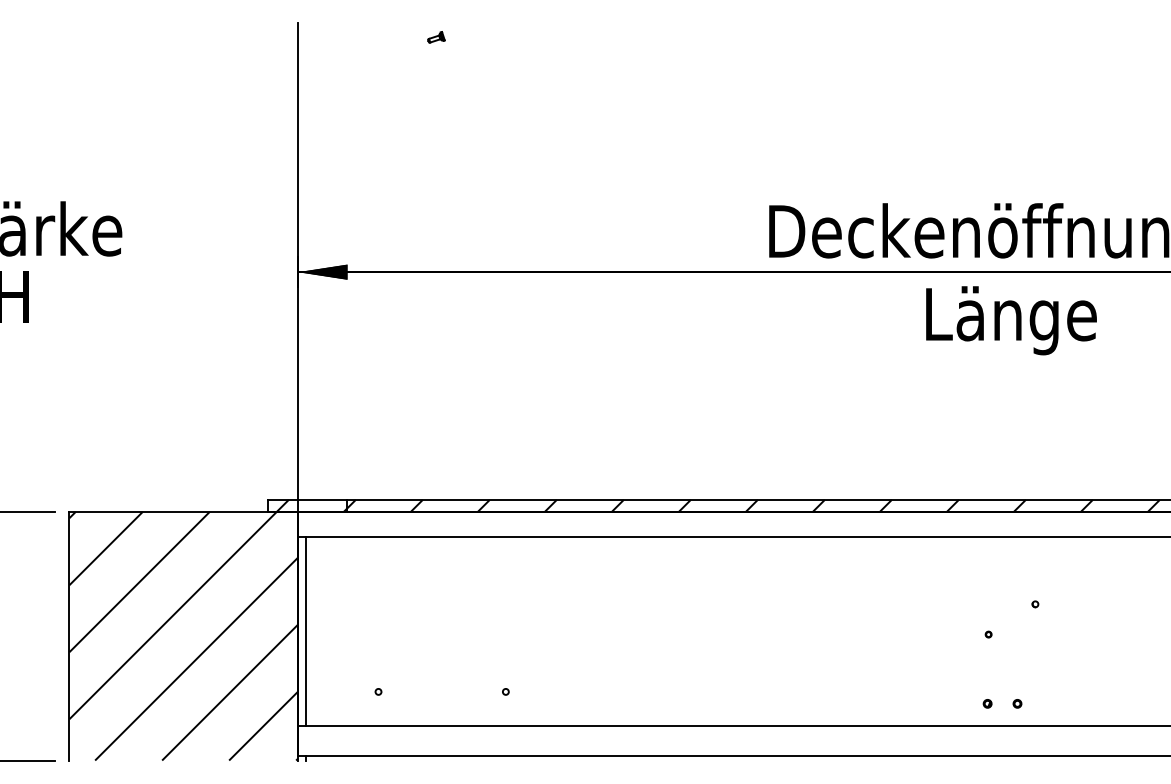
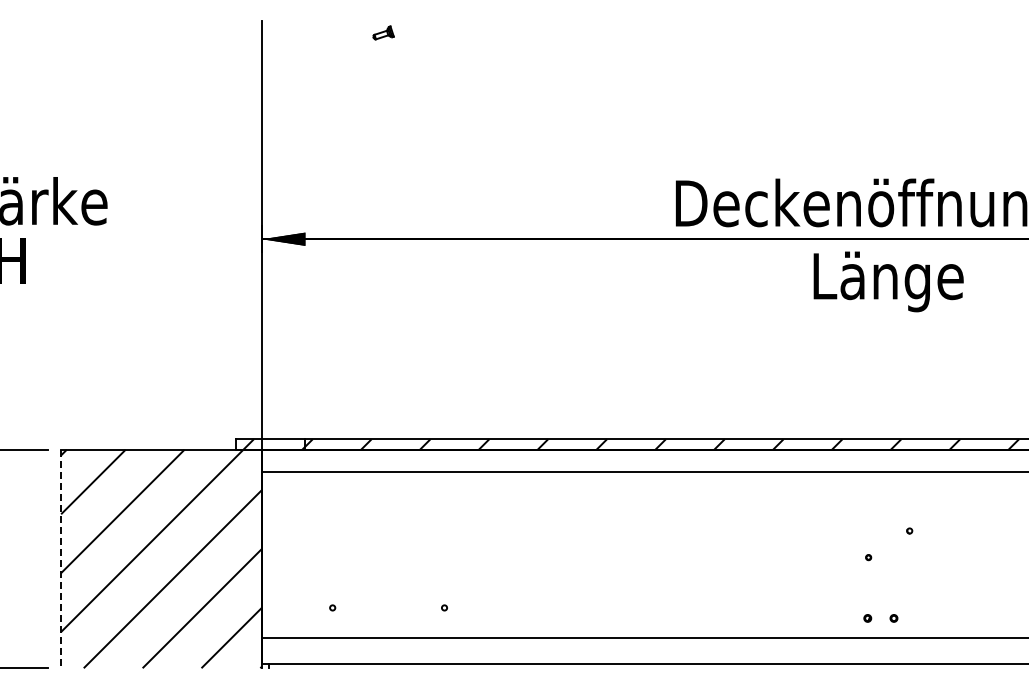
part: (436, 36) -> (383, 32), size x1.4
line: (305, 631) -> (268, 554), removed
line: (69, 636) -> (61, 559), solid -> dashed

